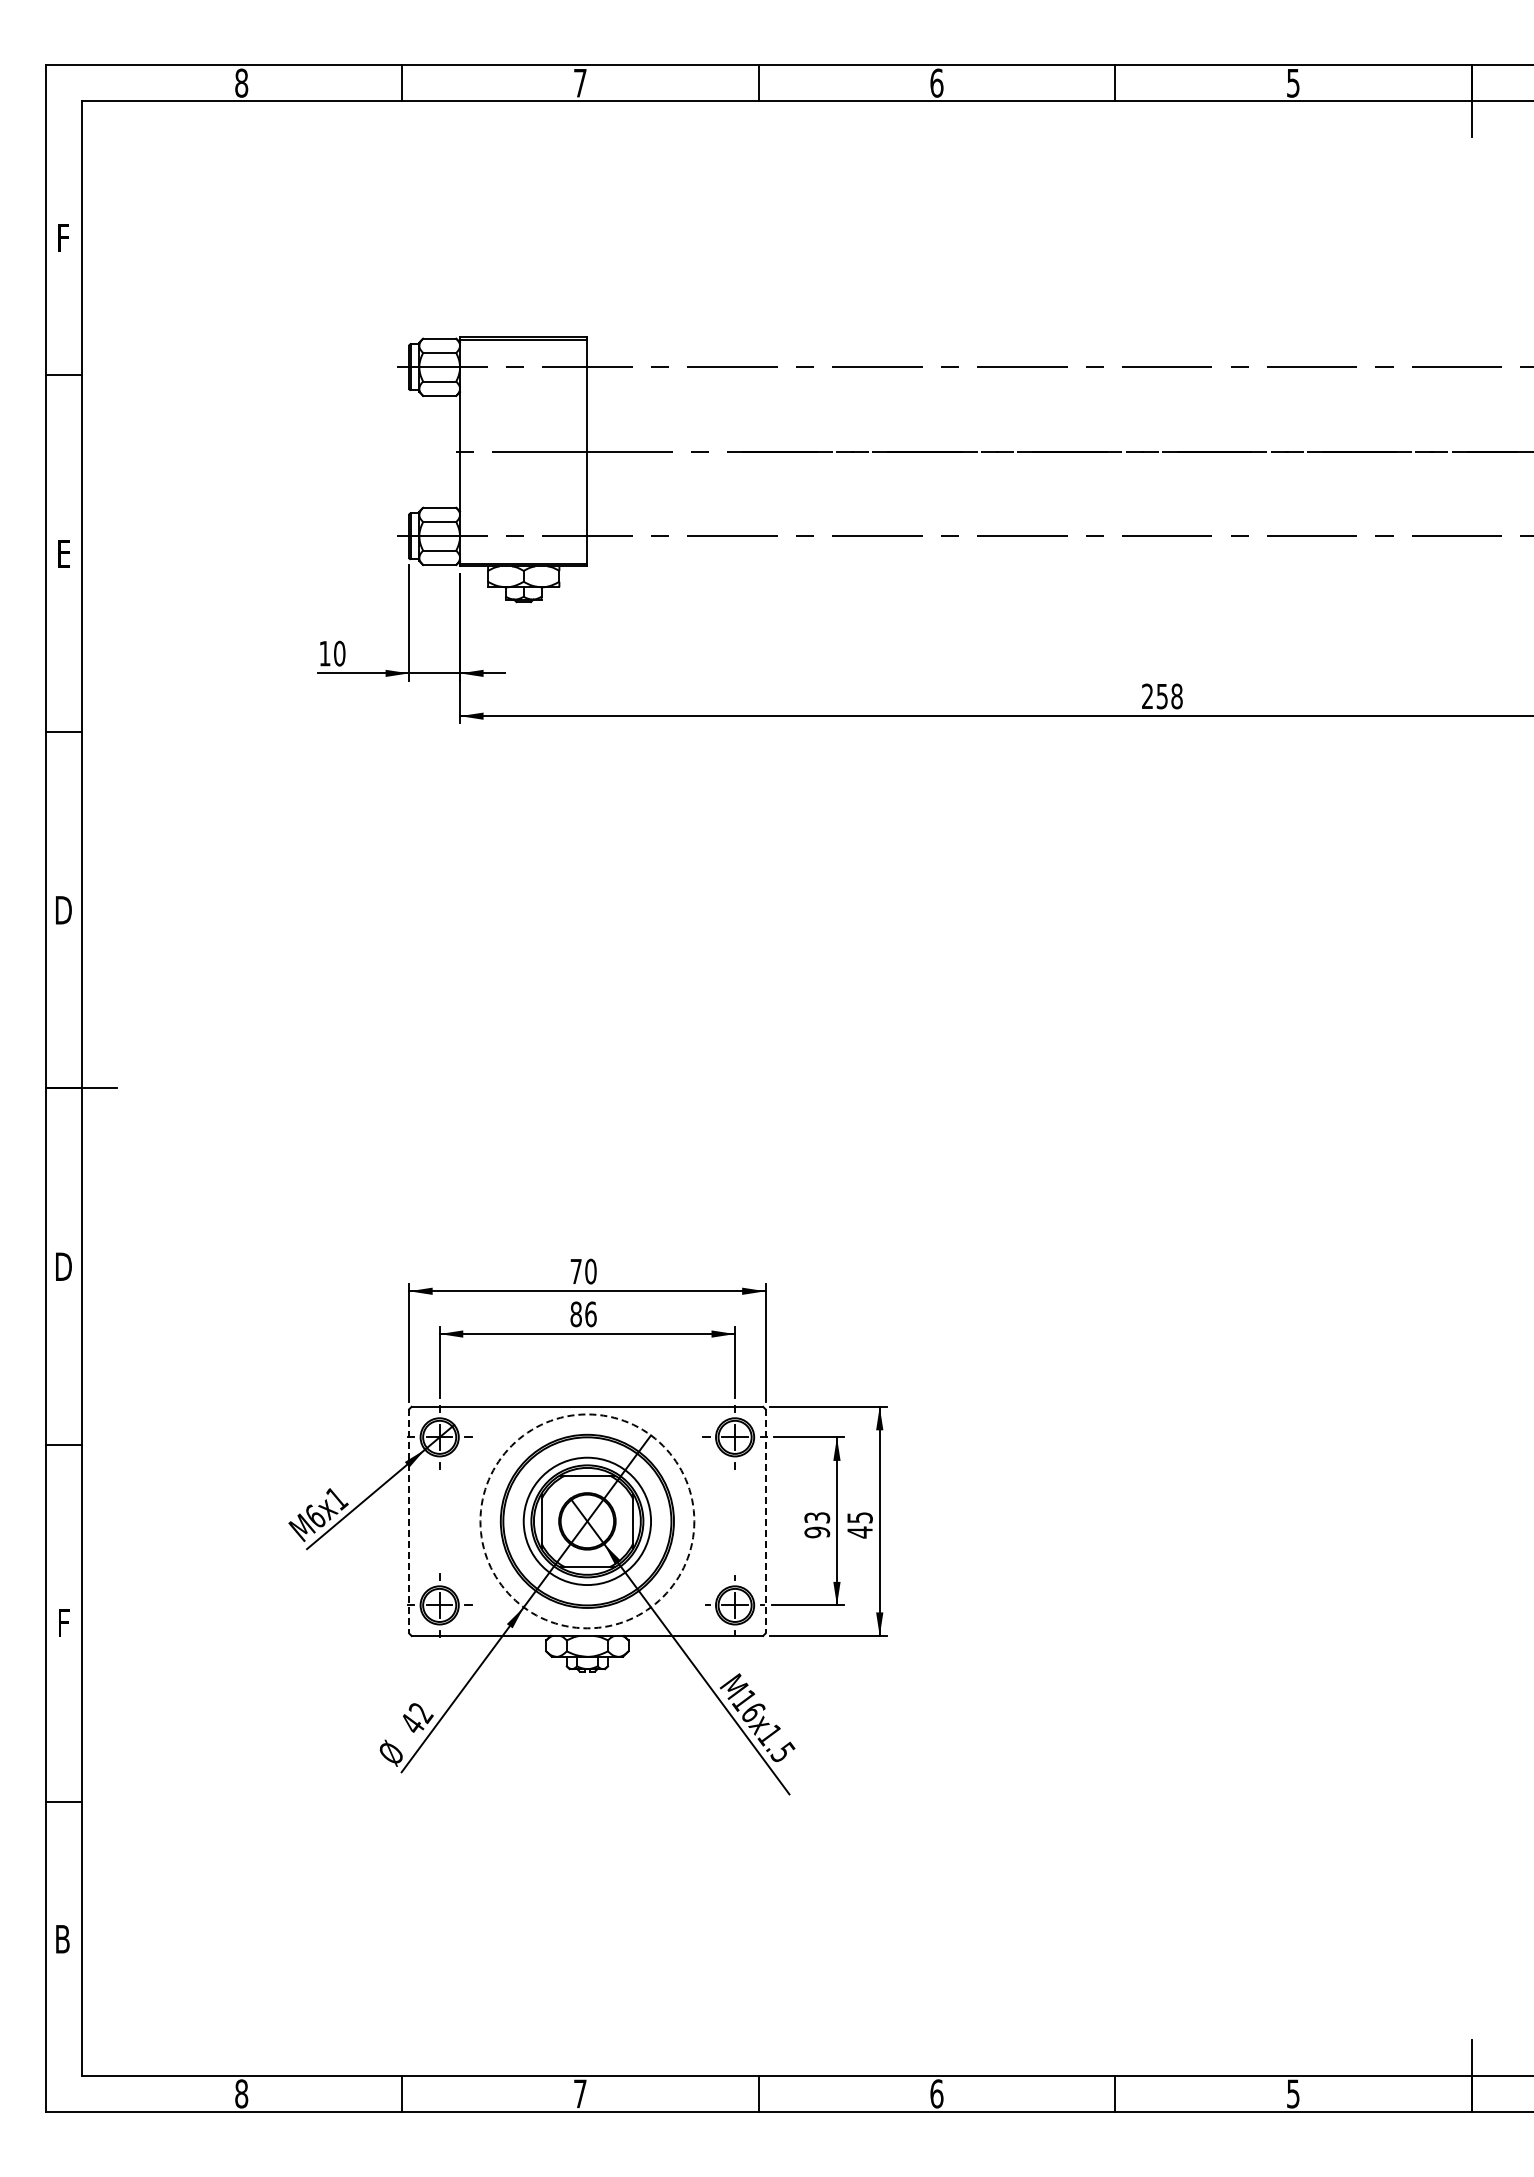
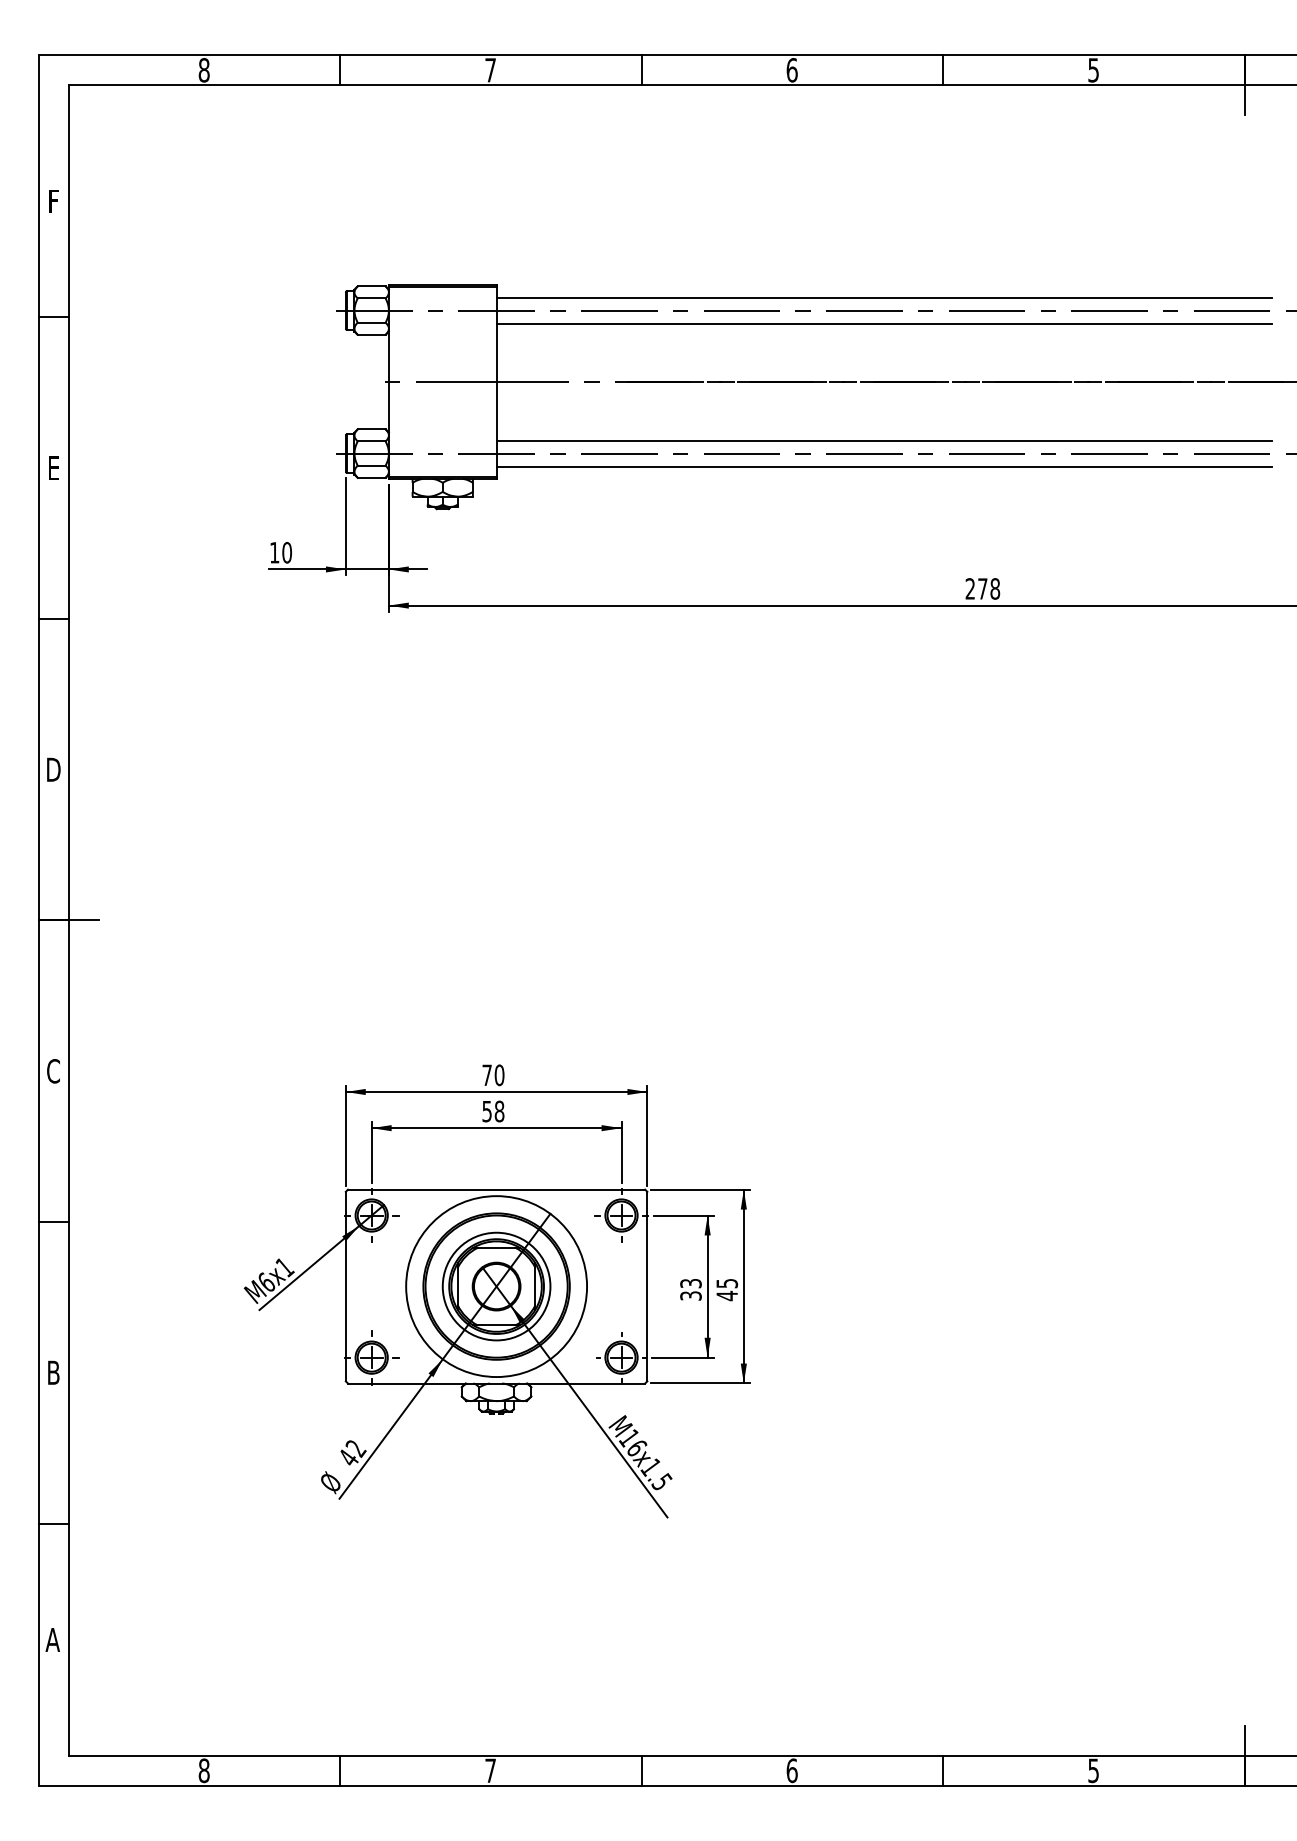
line: (1045, 352) -> (884, 298), added
line: (1045, 382) -> (884, 323), added
line: (1045, 521) -> (884, 440), added
line: (1045, 551) -> (884, 466), added
text: (1161, 696) -> (982, 588), 258 -> 278
text: (63, 1266) -> (53, 1071), D -> C
text: (583, 1314) -> (493, 1111), 86 -> 58
line: (409, 1521) -> (346, 1286), dashed -> solid
circle: (587, 1521) -> (496, 1286), dashed -> solid
line: (765, 1521) -> (647, 1286), dashed -> solid
text: (816, 1532) -> (690, 1295), 93 -> 33
text: (63, 1623) -> (53, 1372), F -> B
text: (62, 1939) -> (52, 1640), B -> A

